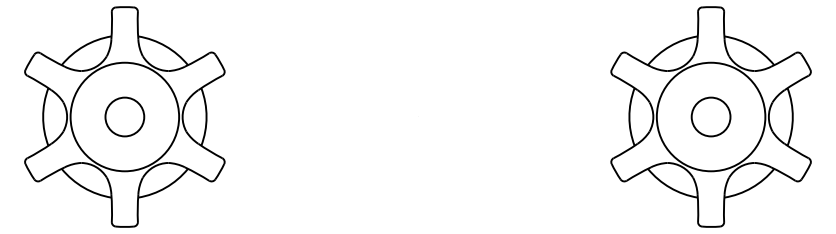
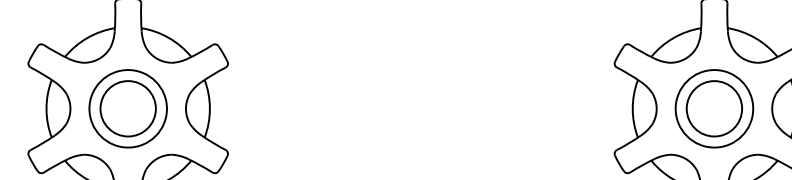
circle: (124, 116) -> (127, 108), size x0.71
circle: (124, 116) -> (127, 108), size x1.43
circle: (710, 116) -> (713, 108), size x0.71
circle: (710, 116) -> (713, 108), size x1.43

